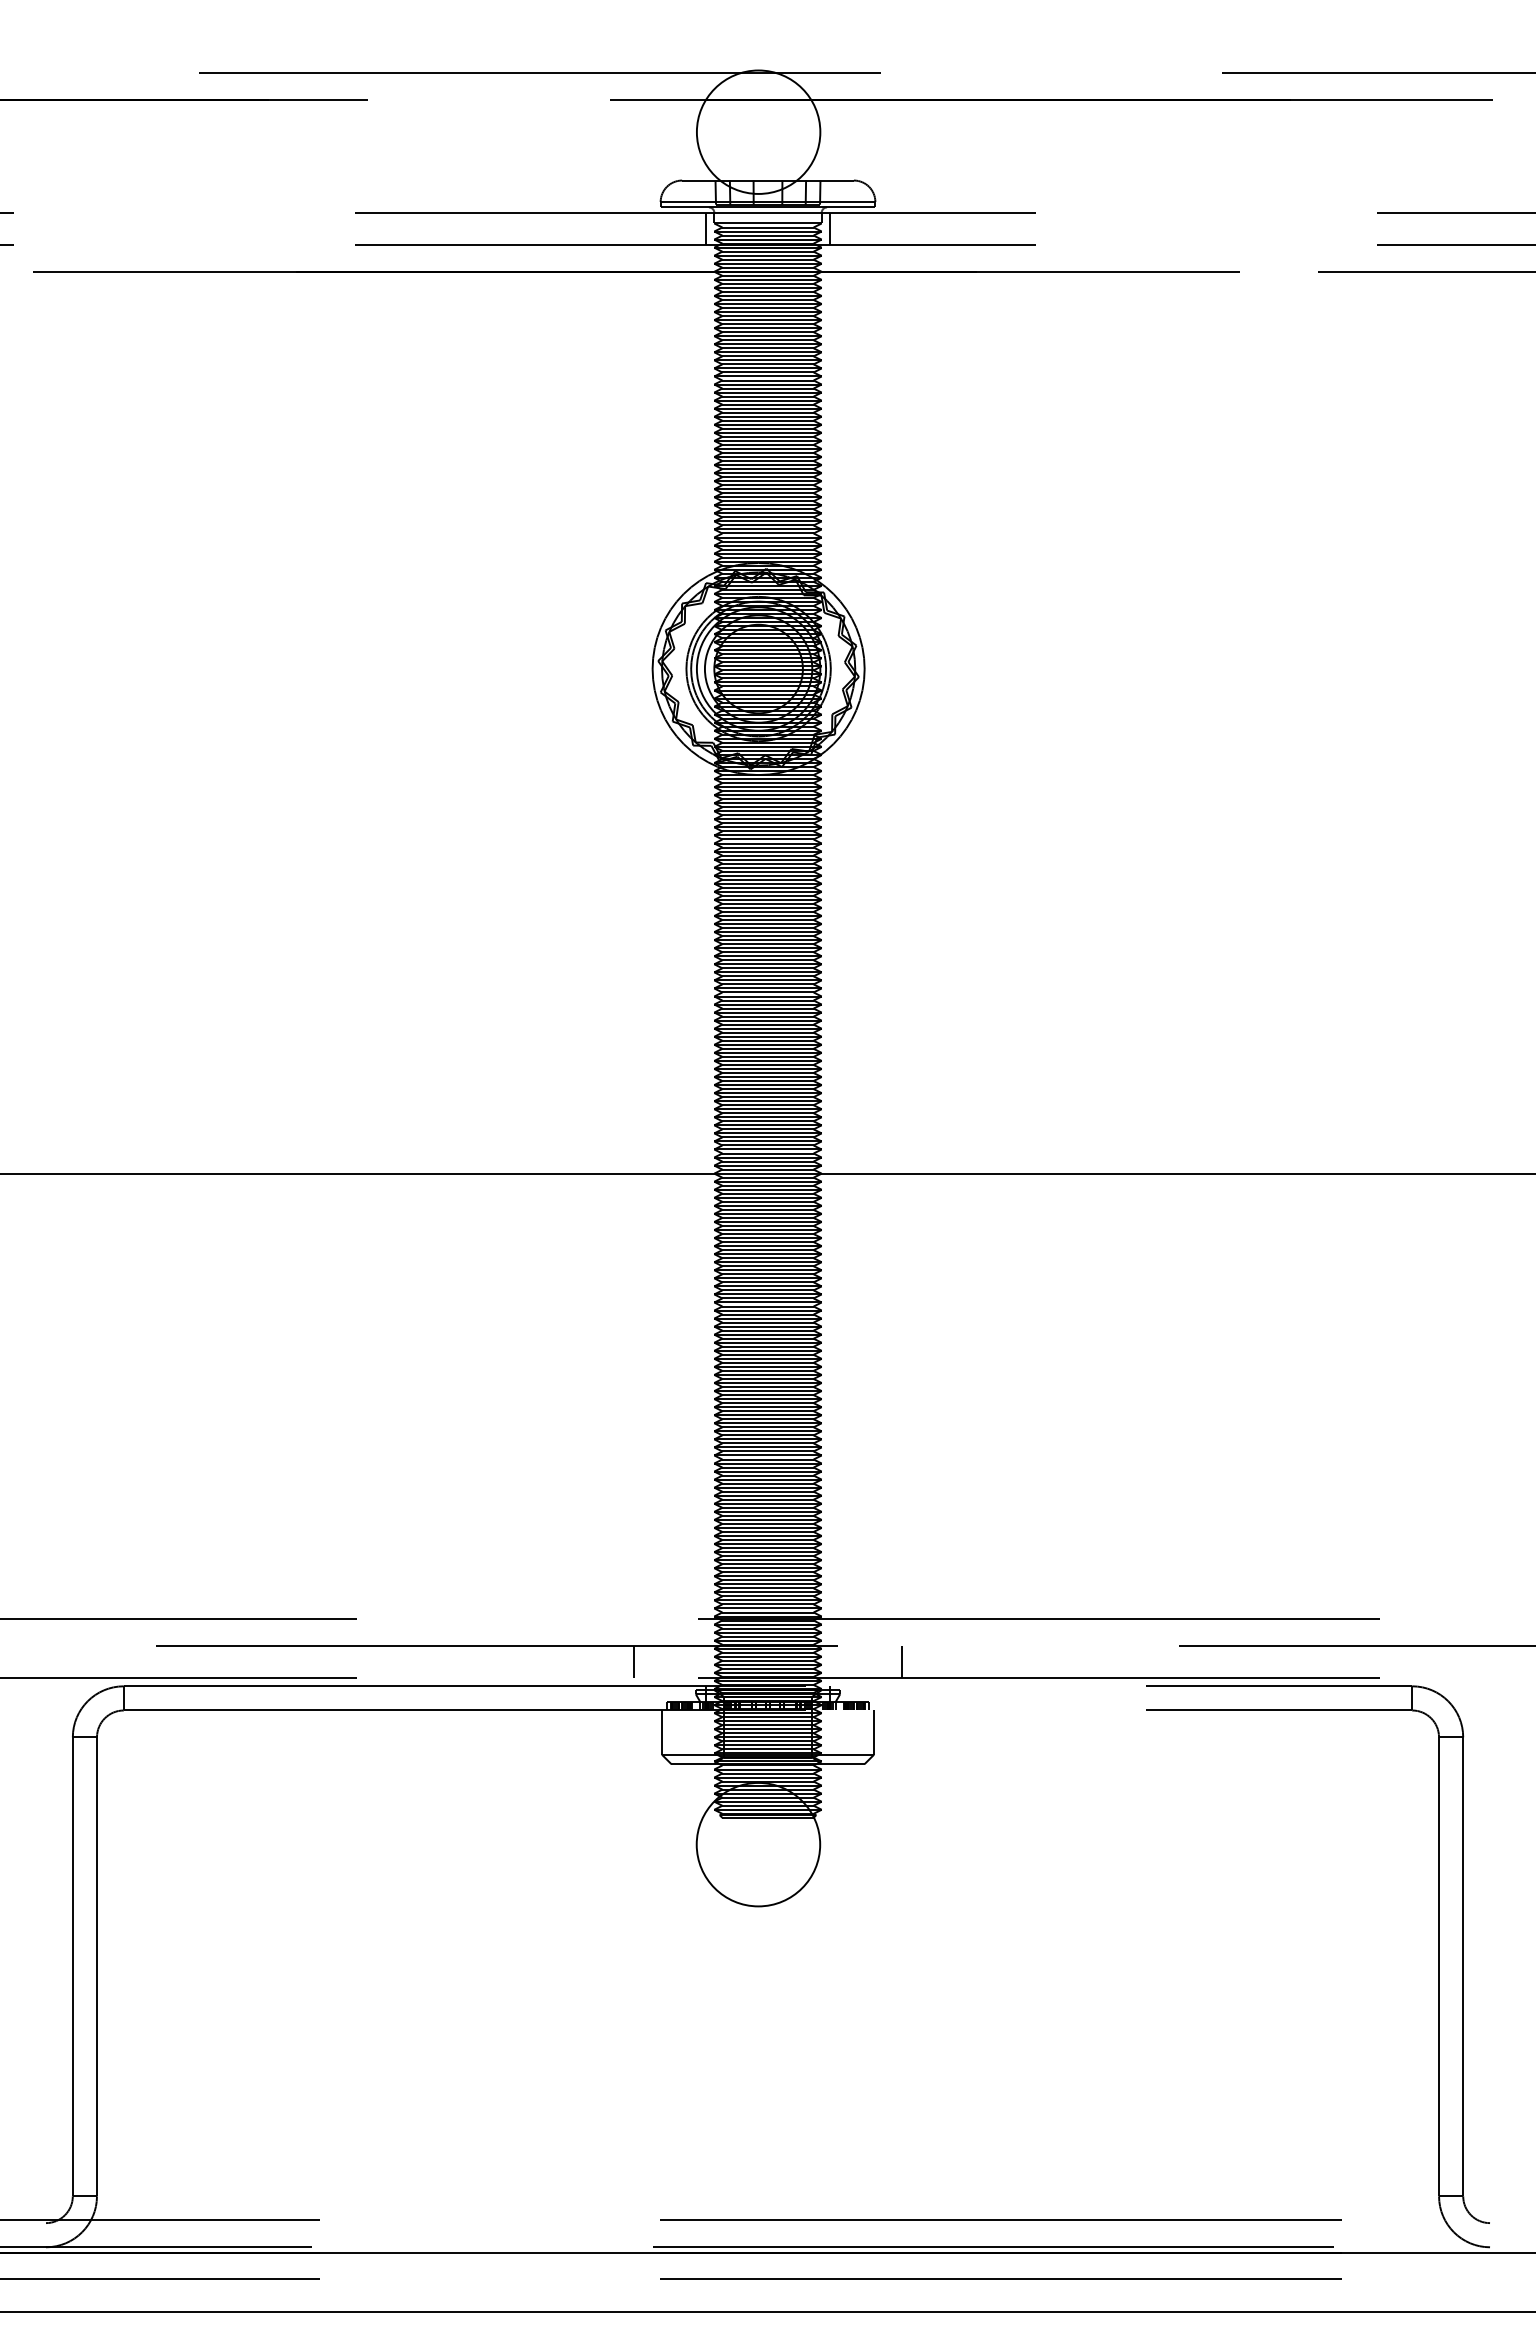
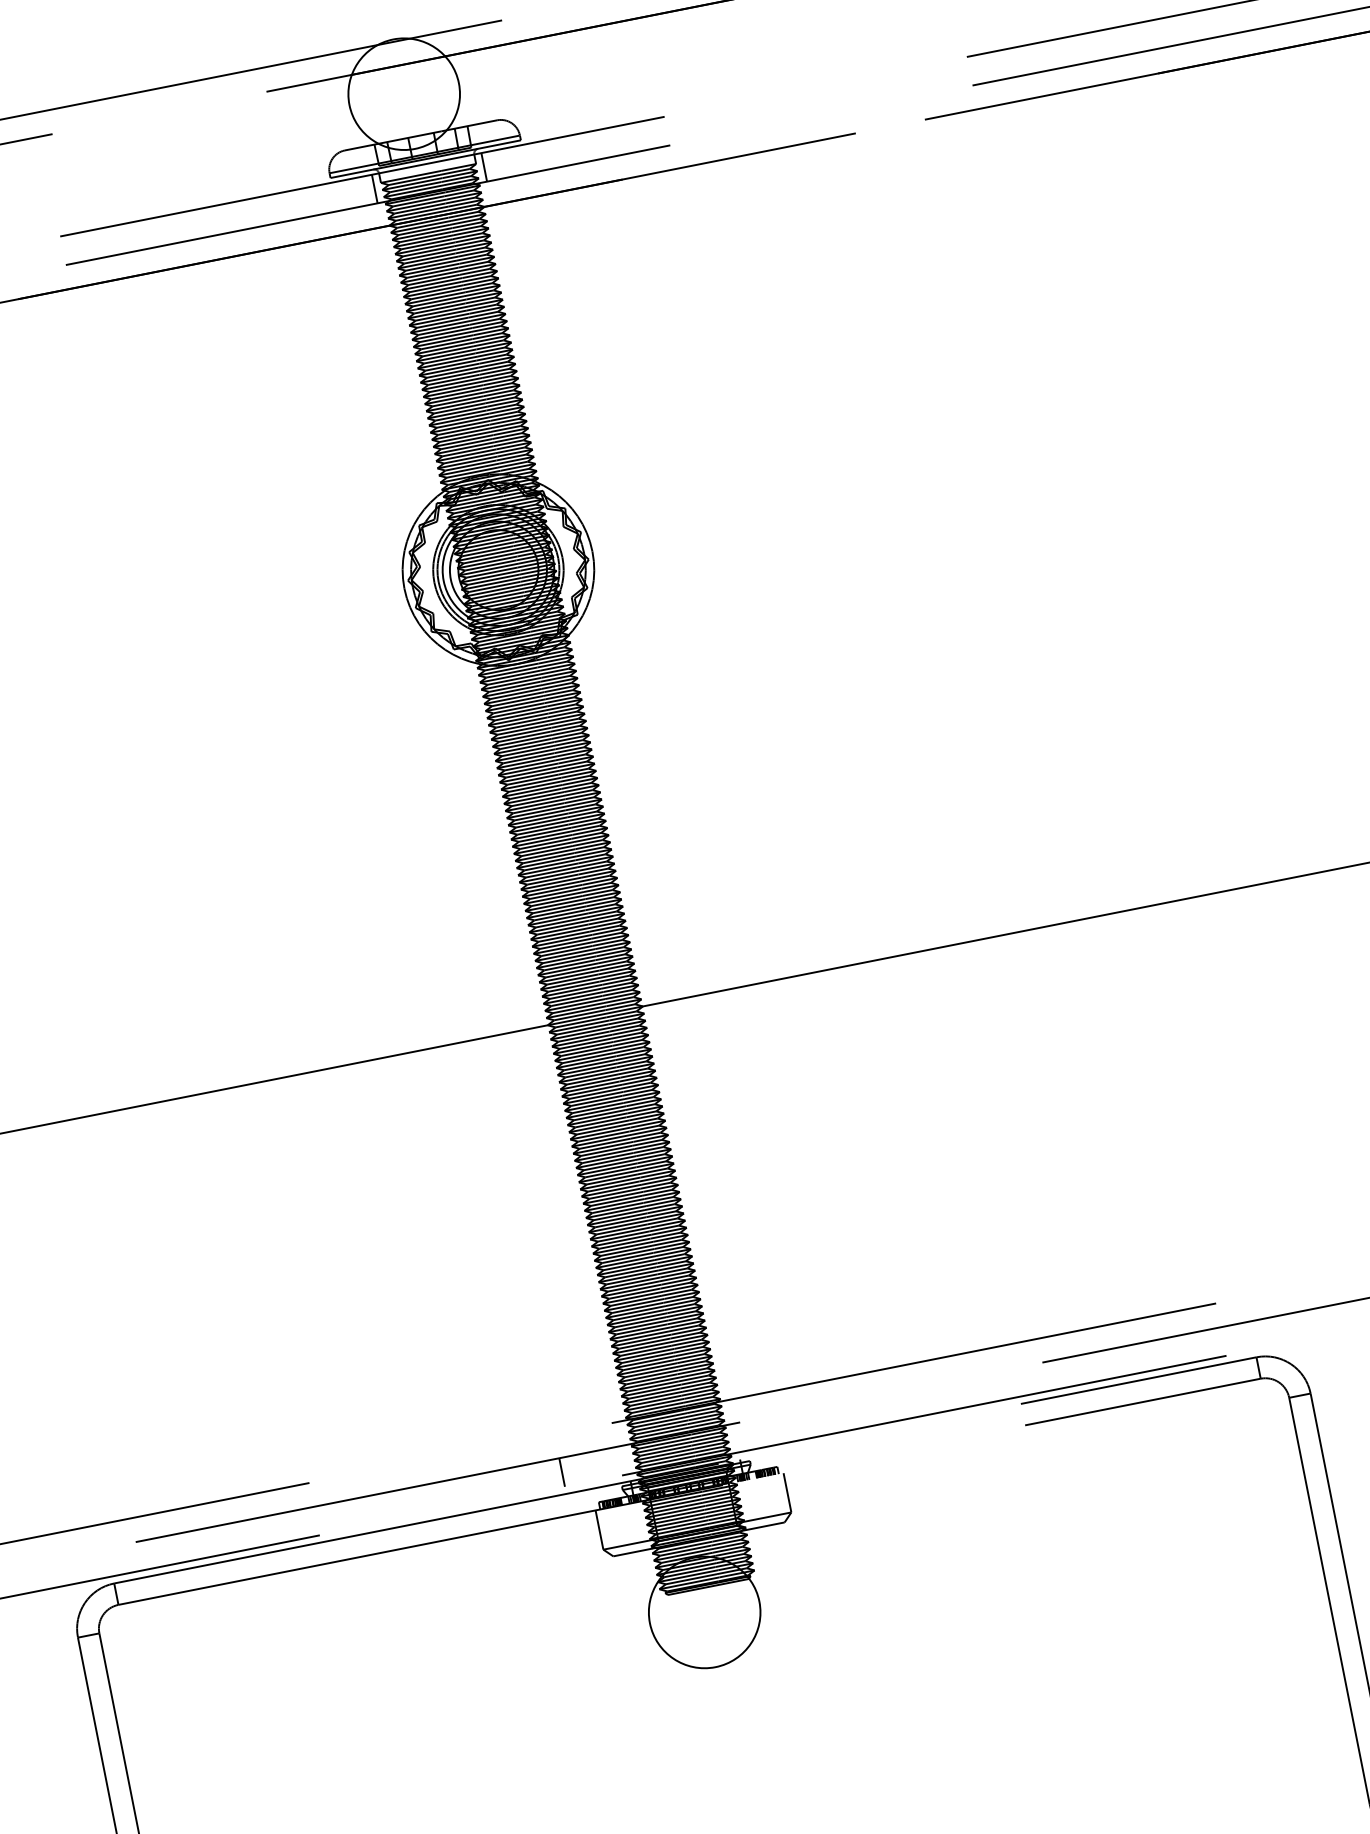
line: (902, 1662) -> (800, 1425), removed

